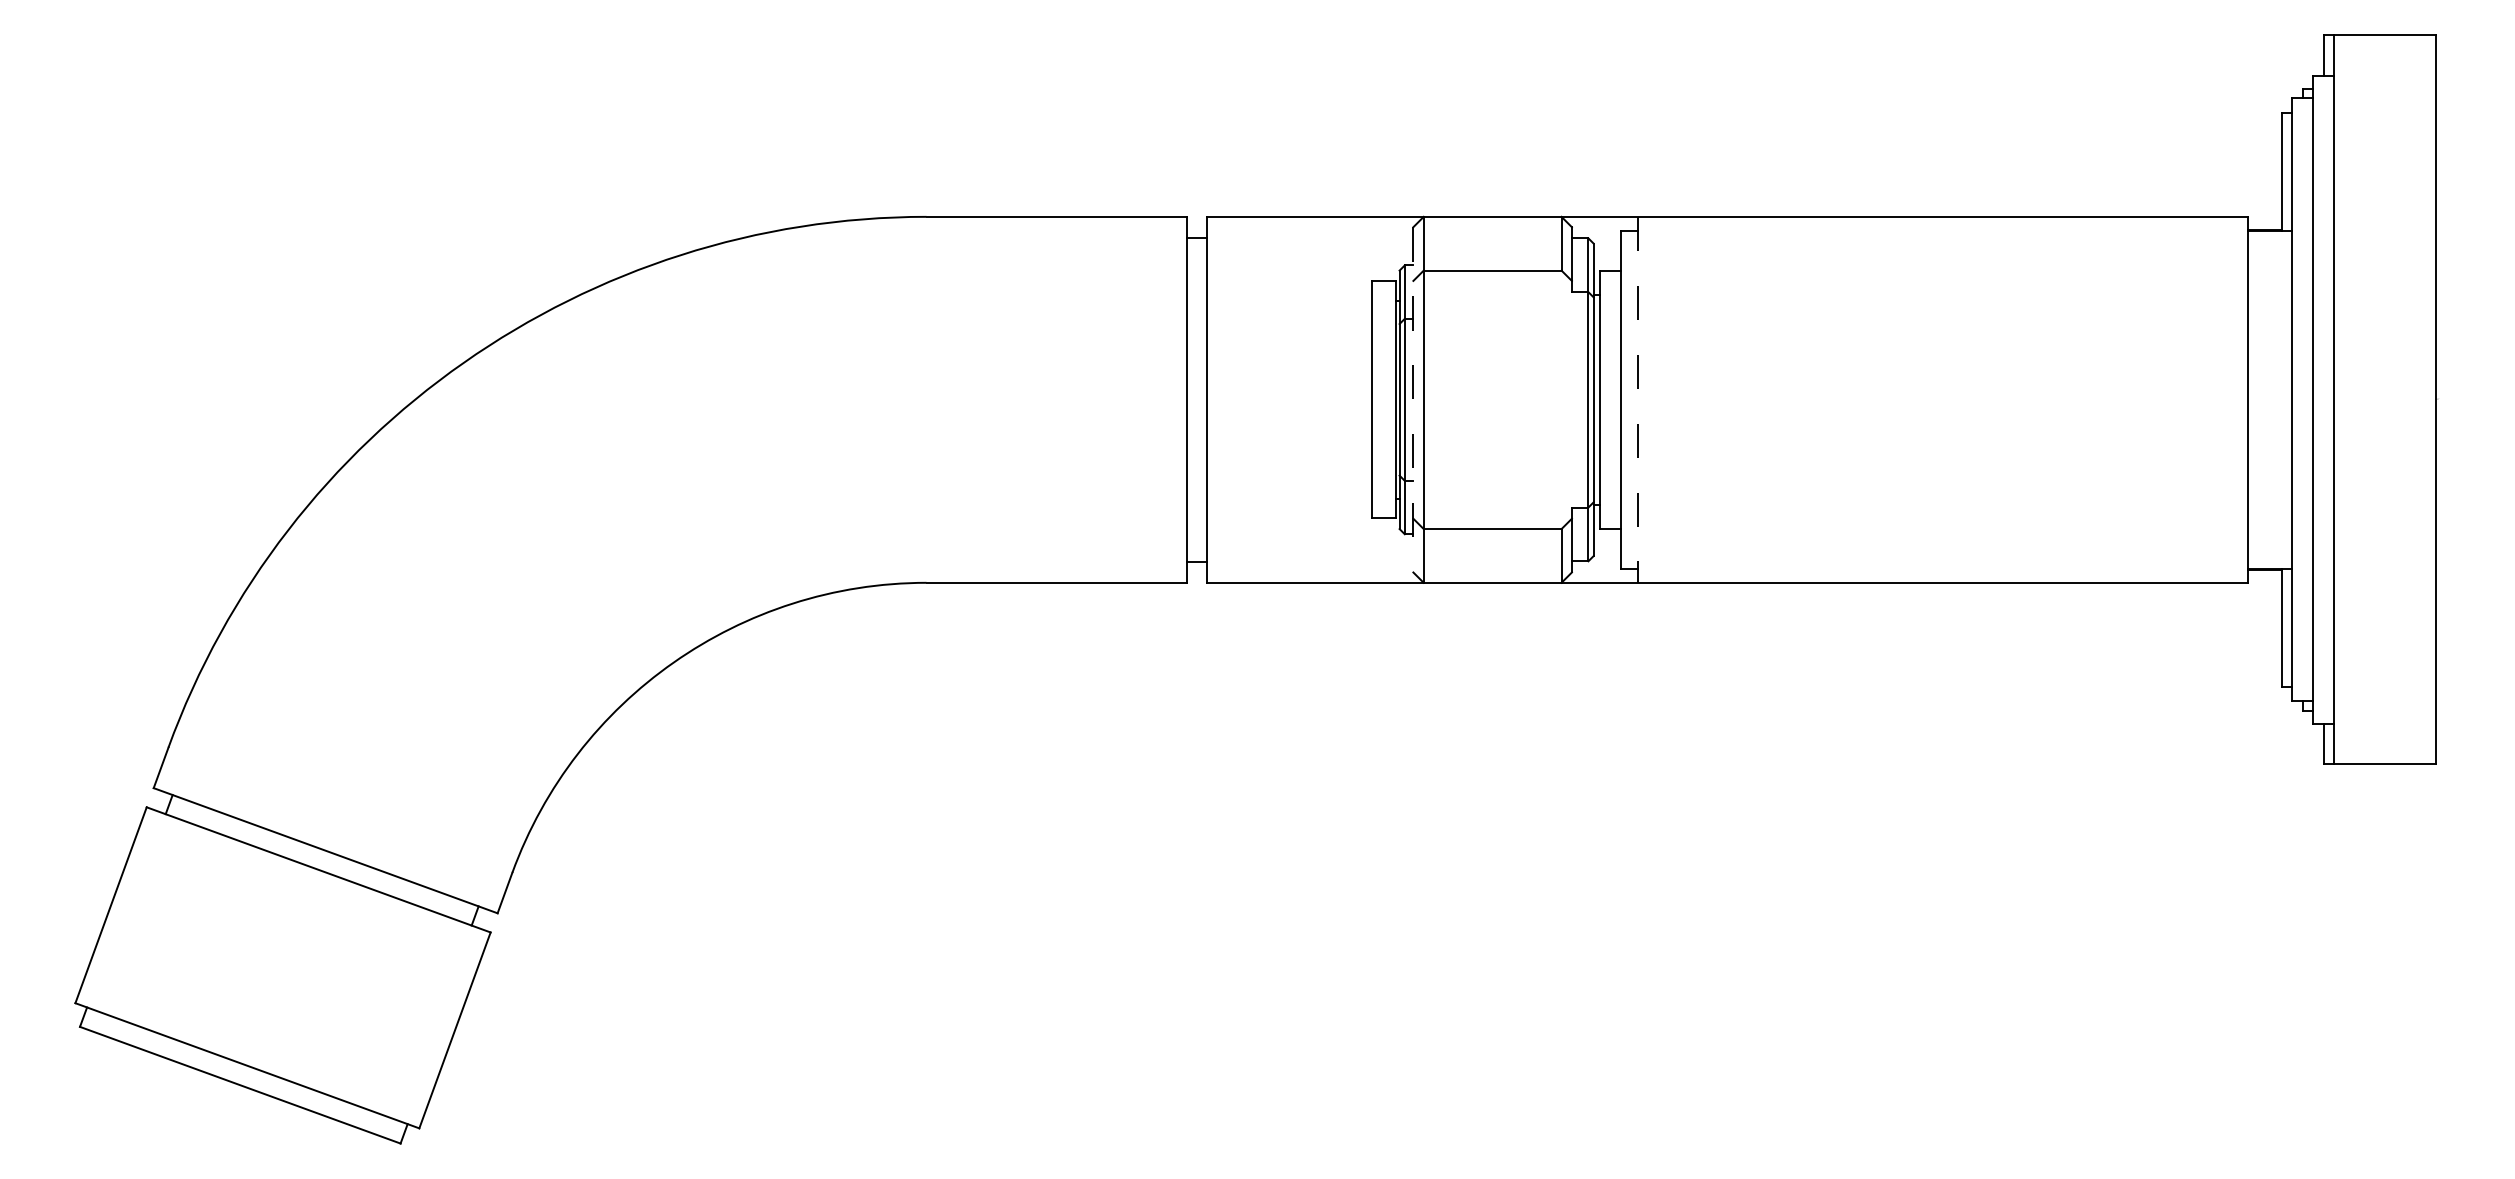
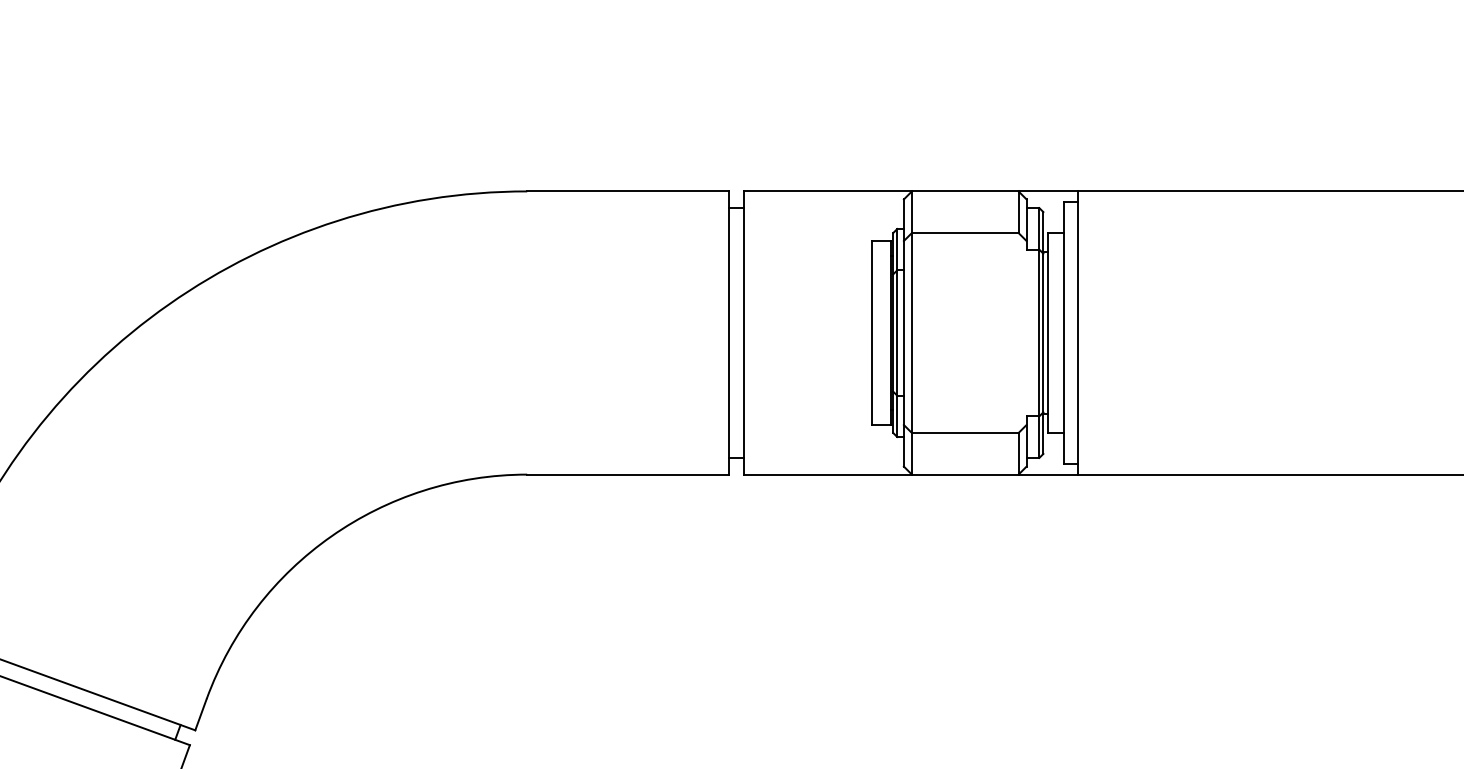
line: (1413, 399) -> (904, 332), dashed -> solid
line: (1637, 399) -> (1077, 332), dashed -> solid

